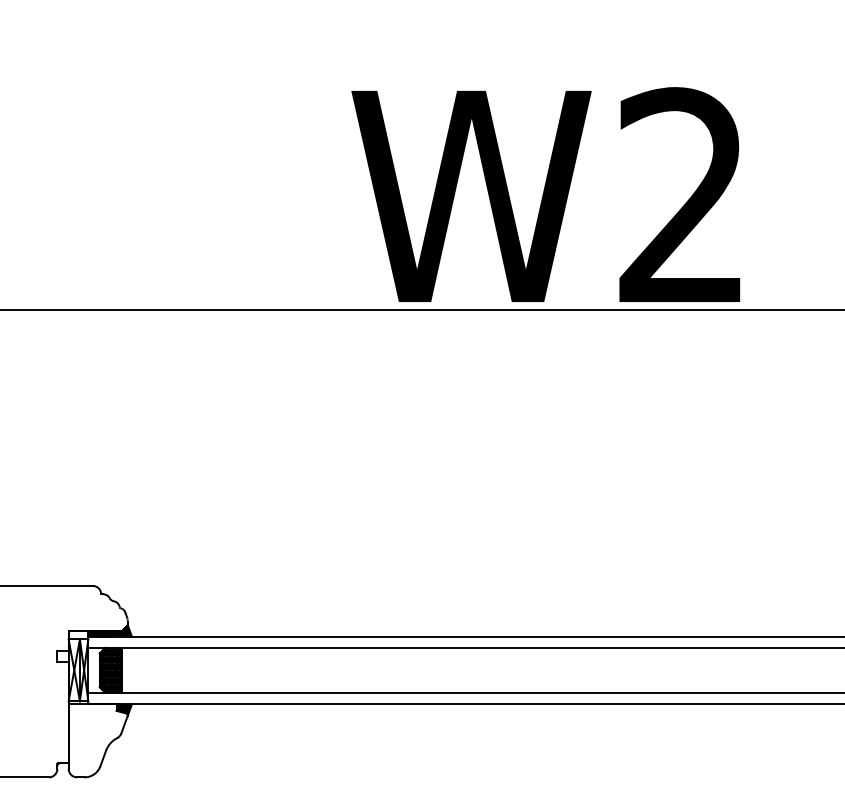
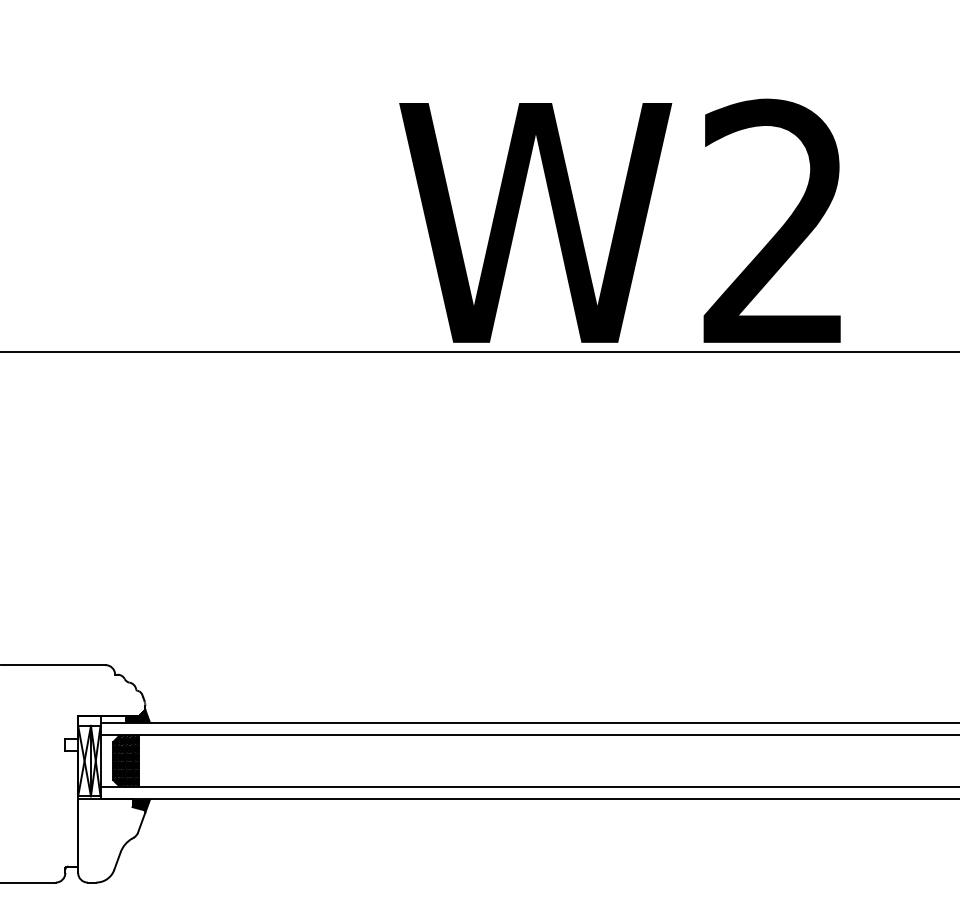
hatch: (99, 633) -> (113, 719), removed

